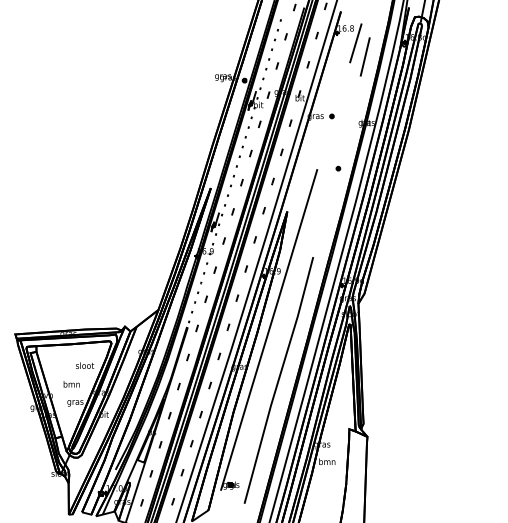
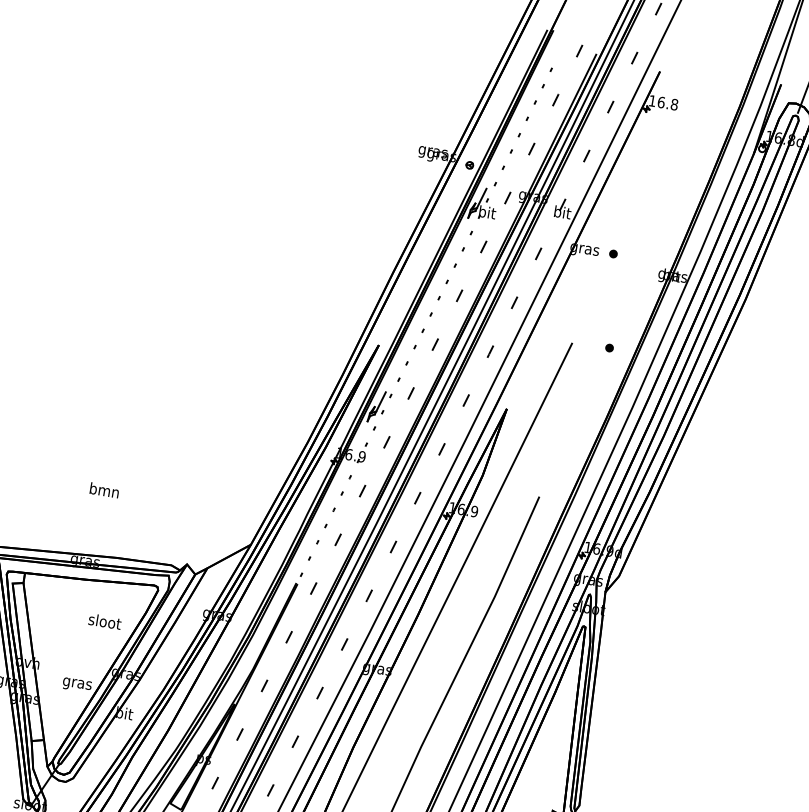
line: (355, 43) -> (676, 132), removed
line: (364, 56) -> (688, 157), removed
text: (71, 384) -> (104, 490), moved

